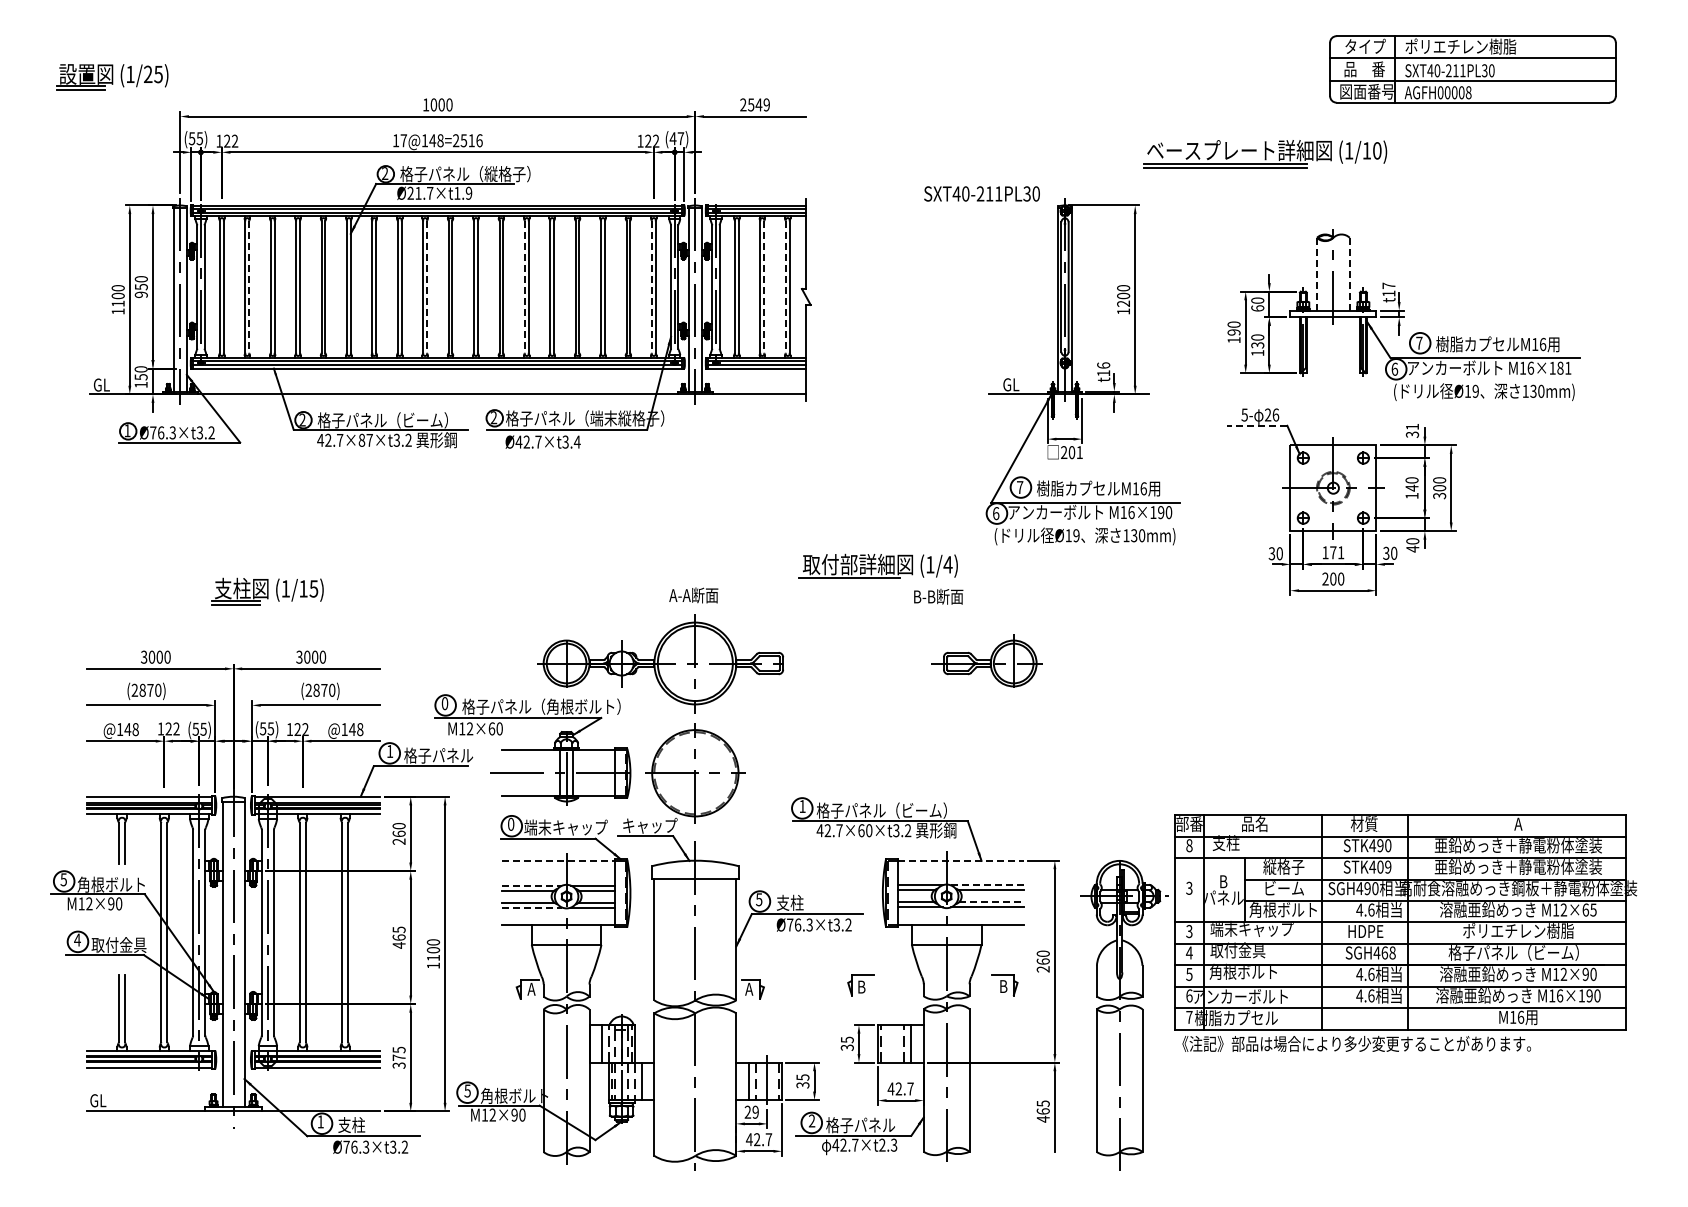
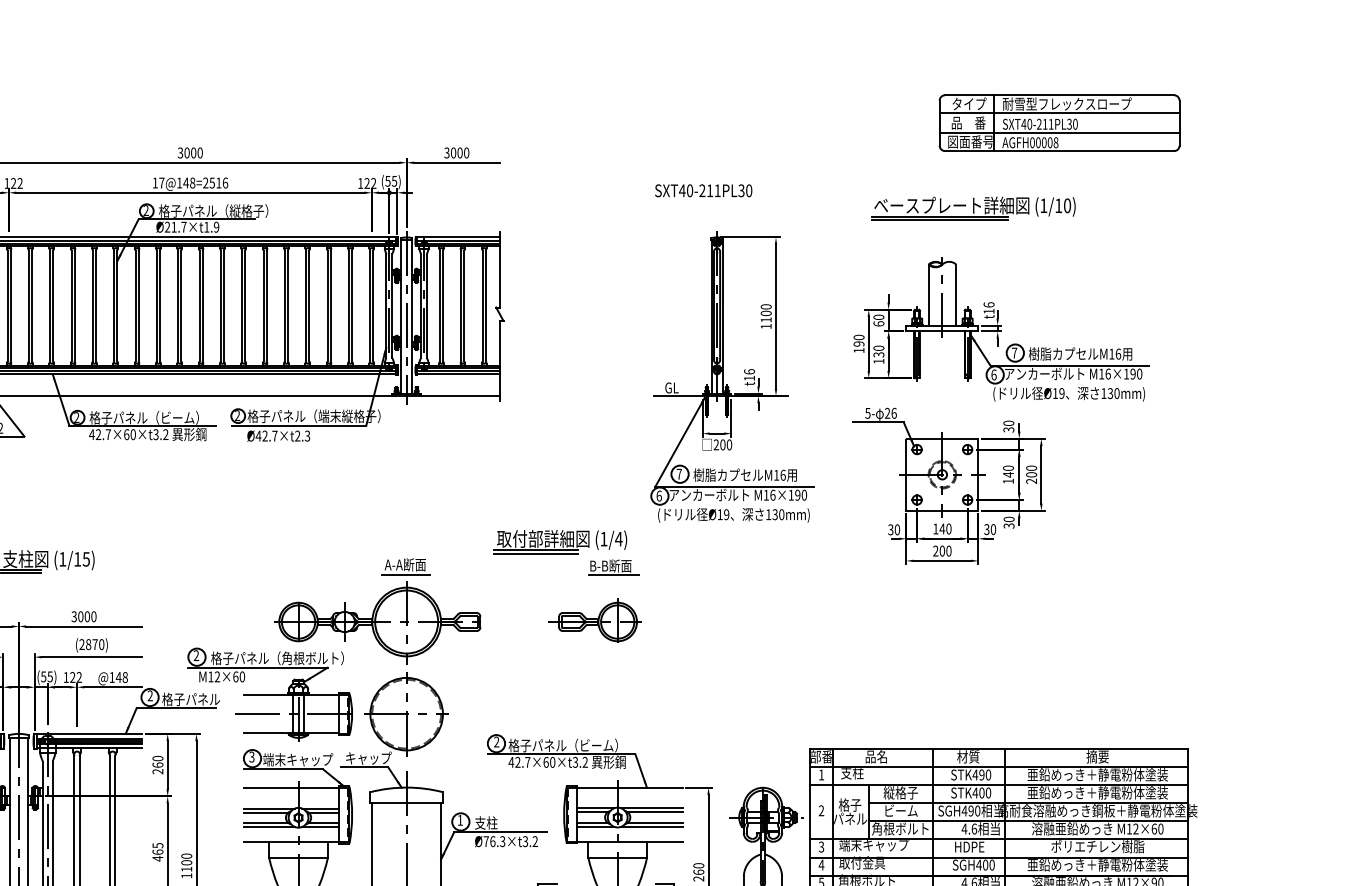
text: (1481, 46) -> (1066, 103), ポリエチレン樹脂 -> 耐雪型フレックスロープ
text: (425, 104) -> (180, 152), 1000 -> 3000
text: (754, 104) -> (456, 152), 2549 -> 3000
text: (676, 138) -> (390, 181), (47) -> (55)
part: (1265, 154) -> (973, 208), moved
text: (981, 193) -> (703, 190), moved
line: (1317, 274) -> (929, 295), dashed -> solid
line: (1349, 274) -> (955, 295), dashed -> solid
text: (1388, 285) -> (988, 304), t17 -> t16
line: (249, 287) -> (32, 306), dashed -> solid
line: (427, 287) -> (181, 306), dashed -> solid
line: (524, 287) -> (263, 306), dashed -> solid
line: (651, 287) -> (369, 306), dashed -> solid
line: (764, 287) -> (464, 306), dashed -> solid
line: (785, 287) -> (482, 306), dashed -> solid
text: (1123, 303) -> (766, 319), 1200 -> 1100
text: (1564, 367) -> (1136, 373), M16×181 -> M16×190
line: (1257, 425) -> (878, 422), dashed -> solid
text: (1412, 426) -> (1008, 423), 31 -> 30
text: (365, 439) -> (129, 433), 42.7×87×t3.2 -> 42.7×60×t3.2
text: (571, 441) -> (302, 435), Ø42.7×t3.4 -> Ø42.7×t2.3
text: (1079, 452) -> (729, 444), 201 -> 200
text: (1439, 495) -> (1031, 480), 300 -> 200
text: (1412, 548) -> (1008, 525), 40 -> 30
text: (1336, 552) -> (945, 528), 171 -> 140
line: (849, 582) -> (536, 553), added
line: (694, 607) -> (405, 574), added
line: (941, 607) -> (613, 574), added
part: (986, 660) -> (594, 619), moved
text: (444, 703) -> (196, 655), 0 -> 2
text: (389, 750) -> (149, 695), 1 -> 2
text: (802, 805) -> (496, 741), 1 -> 2
text: (1517, 823) -> (1097, 756), A -> 摘要
text: (510, 824) -> (251, 757), 0 -> 3
text: (1189, 845) -> (821, 774), 8 -> 1
line: (559, 860) -> (292, 787), dashed -> solid
line: (961, 860) -> (630, 787), dashed -> solid
text: (1388, 866) -> (988, 792), STK409 -> STK400
text: (1223, 881) -> (850, 805), B -> 格子
line: (532, 885) -> (269, 808), dashed -> solid
line: (987, 885) -> (651, 808), dashed -> solid
text: (1189, 888) -> (821, 810), 3 -> 2
text: (759, 899) -> (460, 820), 5 -> 1
line: (991, 902) -> (655, 822), dashed -> solid
line: (532, 907) -> (269, 826), dashed -> solid
text: (1593, 909) -> (1160, 828), M12×65 -> M12×60
text: (1388, 952) -> (988, 864), SGH468 -> SGH400
text: (1517, 952) -> (1097, 864), 格子パネル（ビーム） -> 亜鉛めっき＋静電粉体塗装

